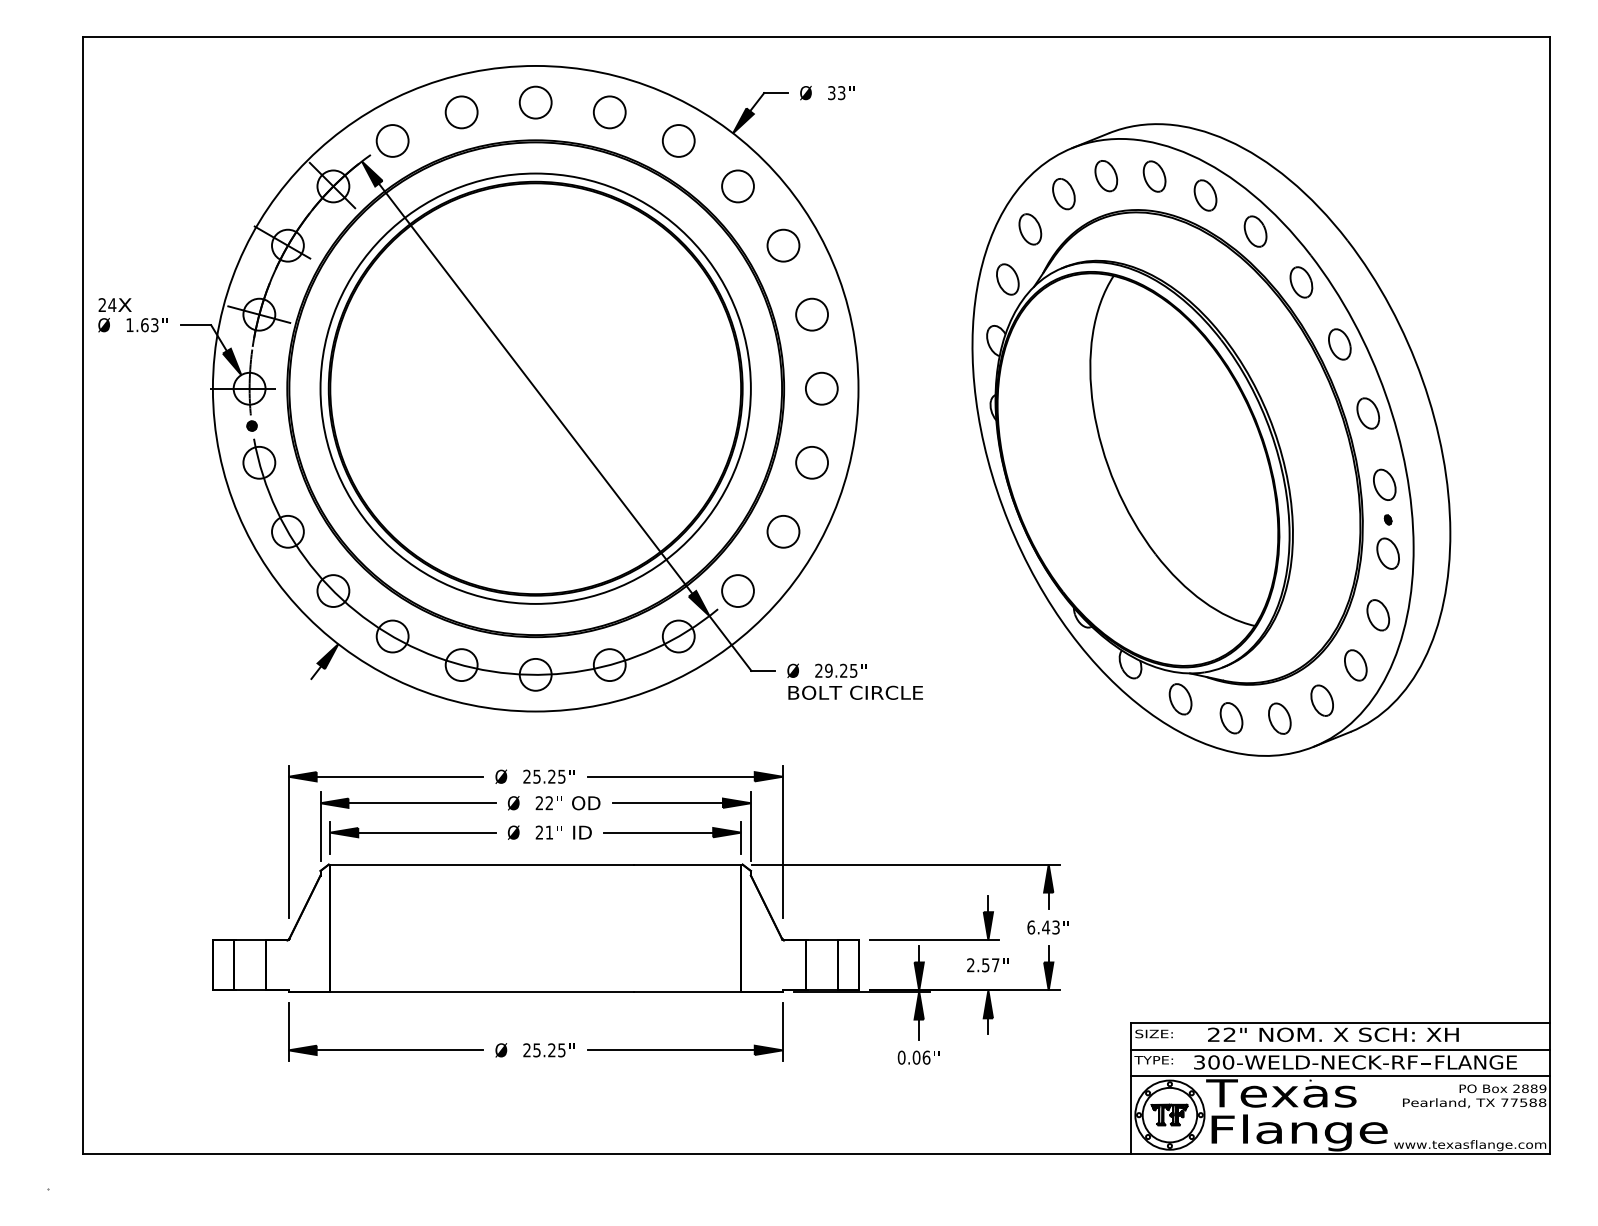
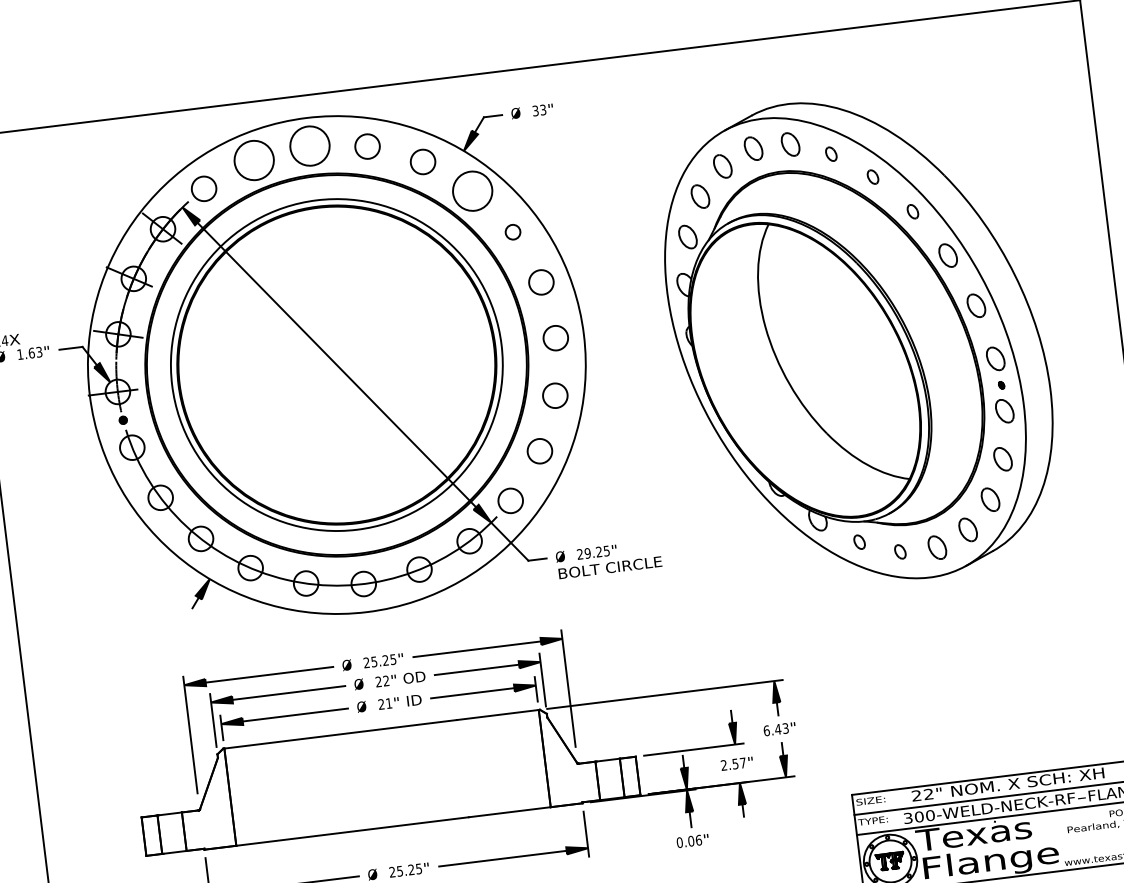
circle: (535, 102) -> (309, 146), size x1.6
circle: (461, 112) -> (254, 160), size x1.6
circle: (737, 186) -> (472, 191), size x1.6
part: (1205, 195) -> (831, 154), size x0.6
part: (1255, 231) -> (872, 177), size x0.6
circle: (783, 245) -> (513, 232), size x0.6
part: (1301, 282) -> (912, 211), size x0.6
part: (1180, 699) -> (859, 542), size x0.6
part: (1231, 718) -> (900, 552), size x0.6

